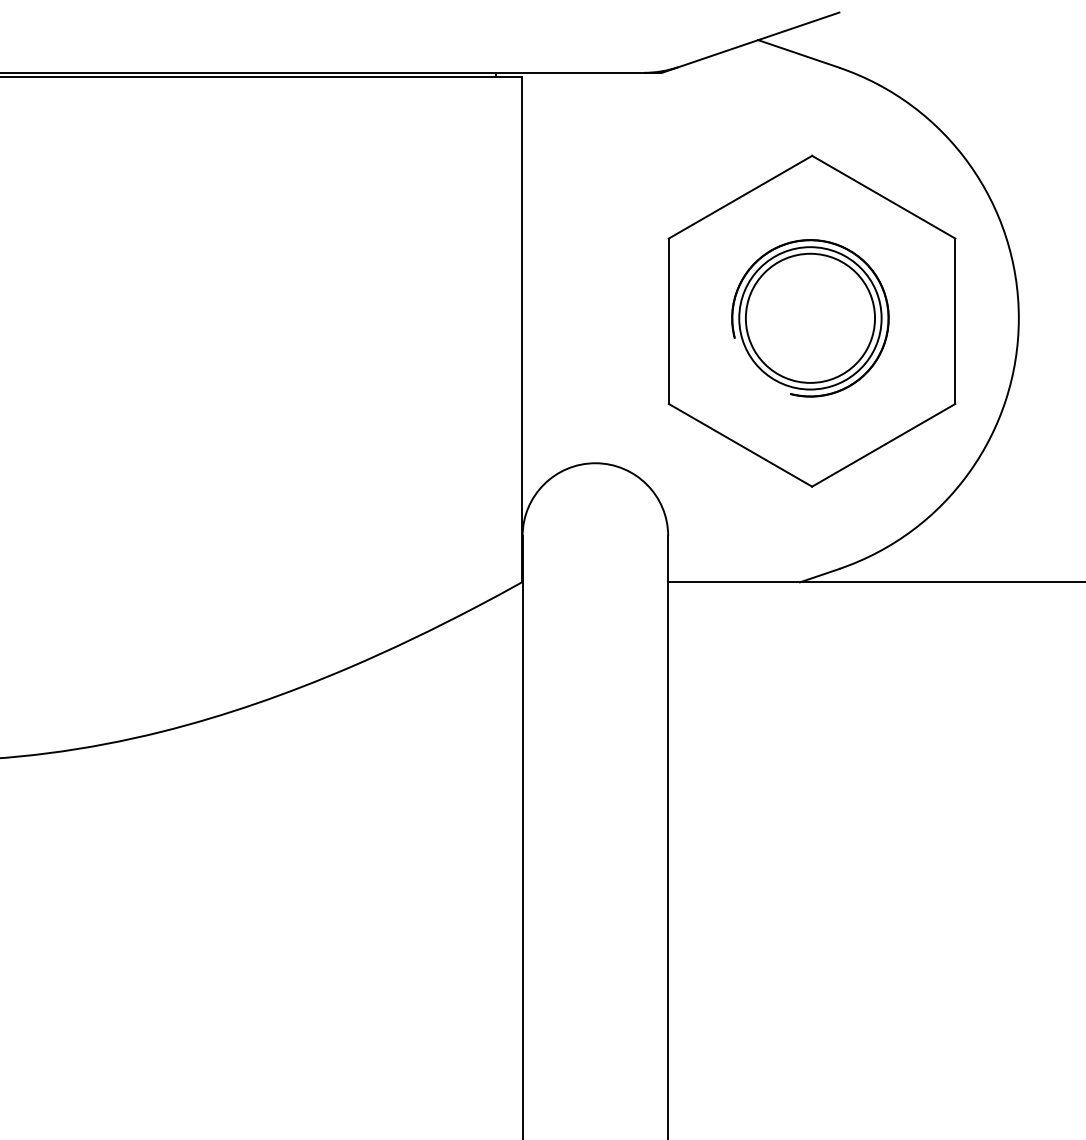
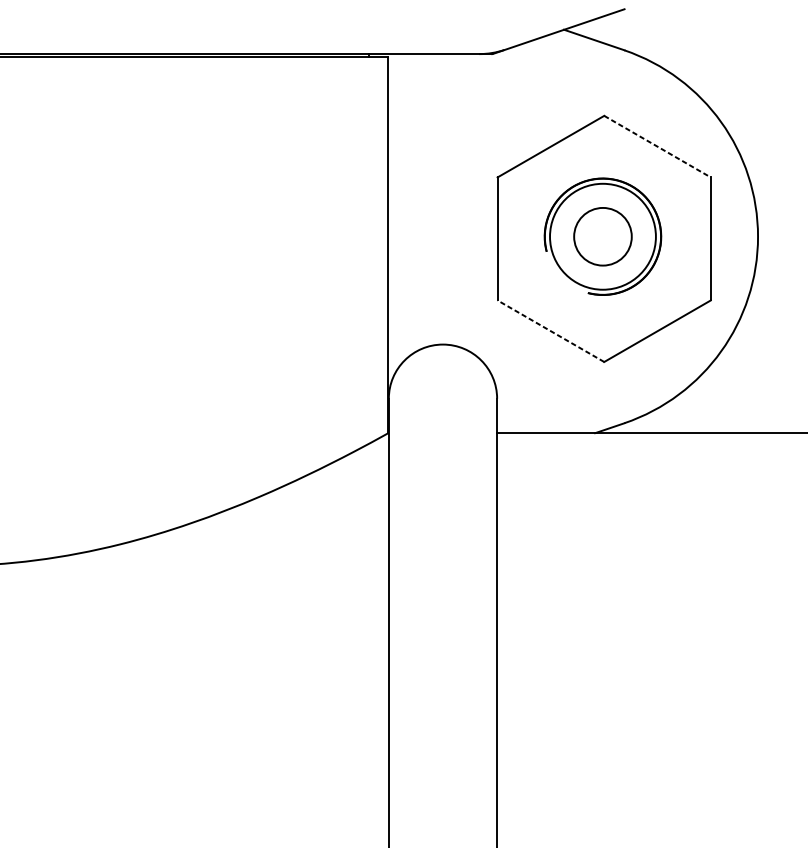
line: (883, 197) -> (657, 146), solid -> dashed
circle: (810, 317) -> (603, 236), size x0.6
line: (740, 445) -> (550, 331), solid -> dashed

